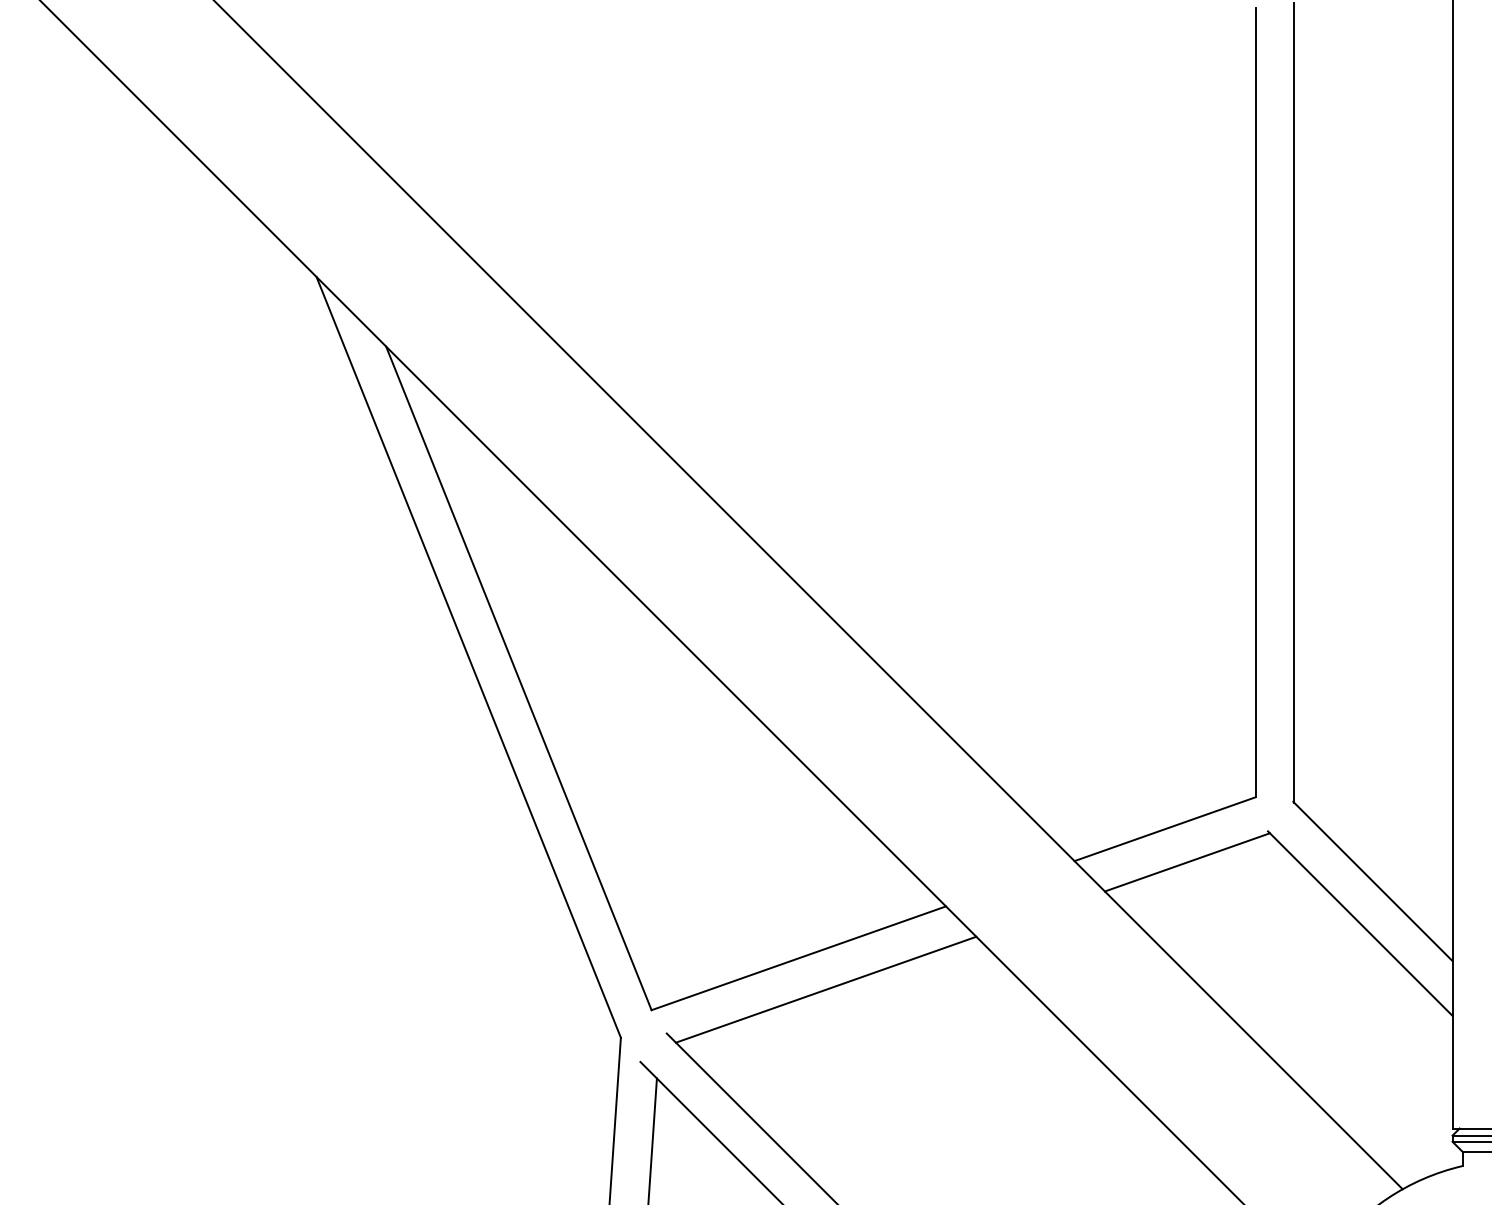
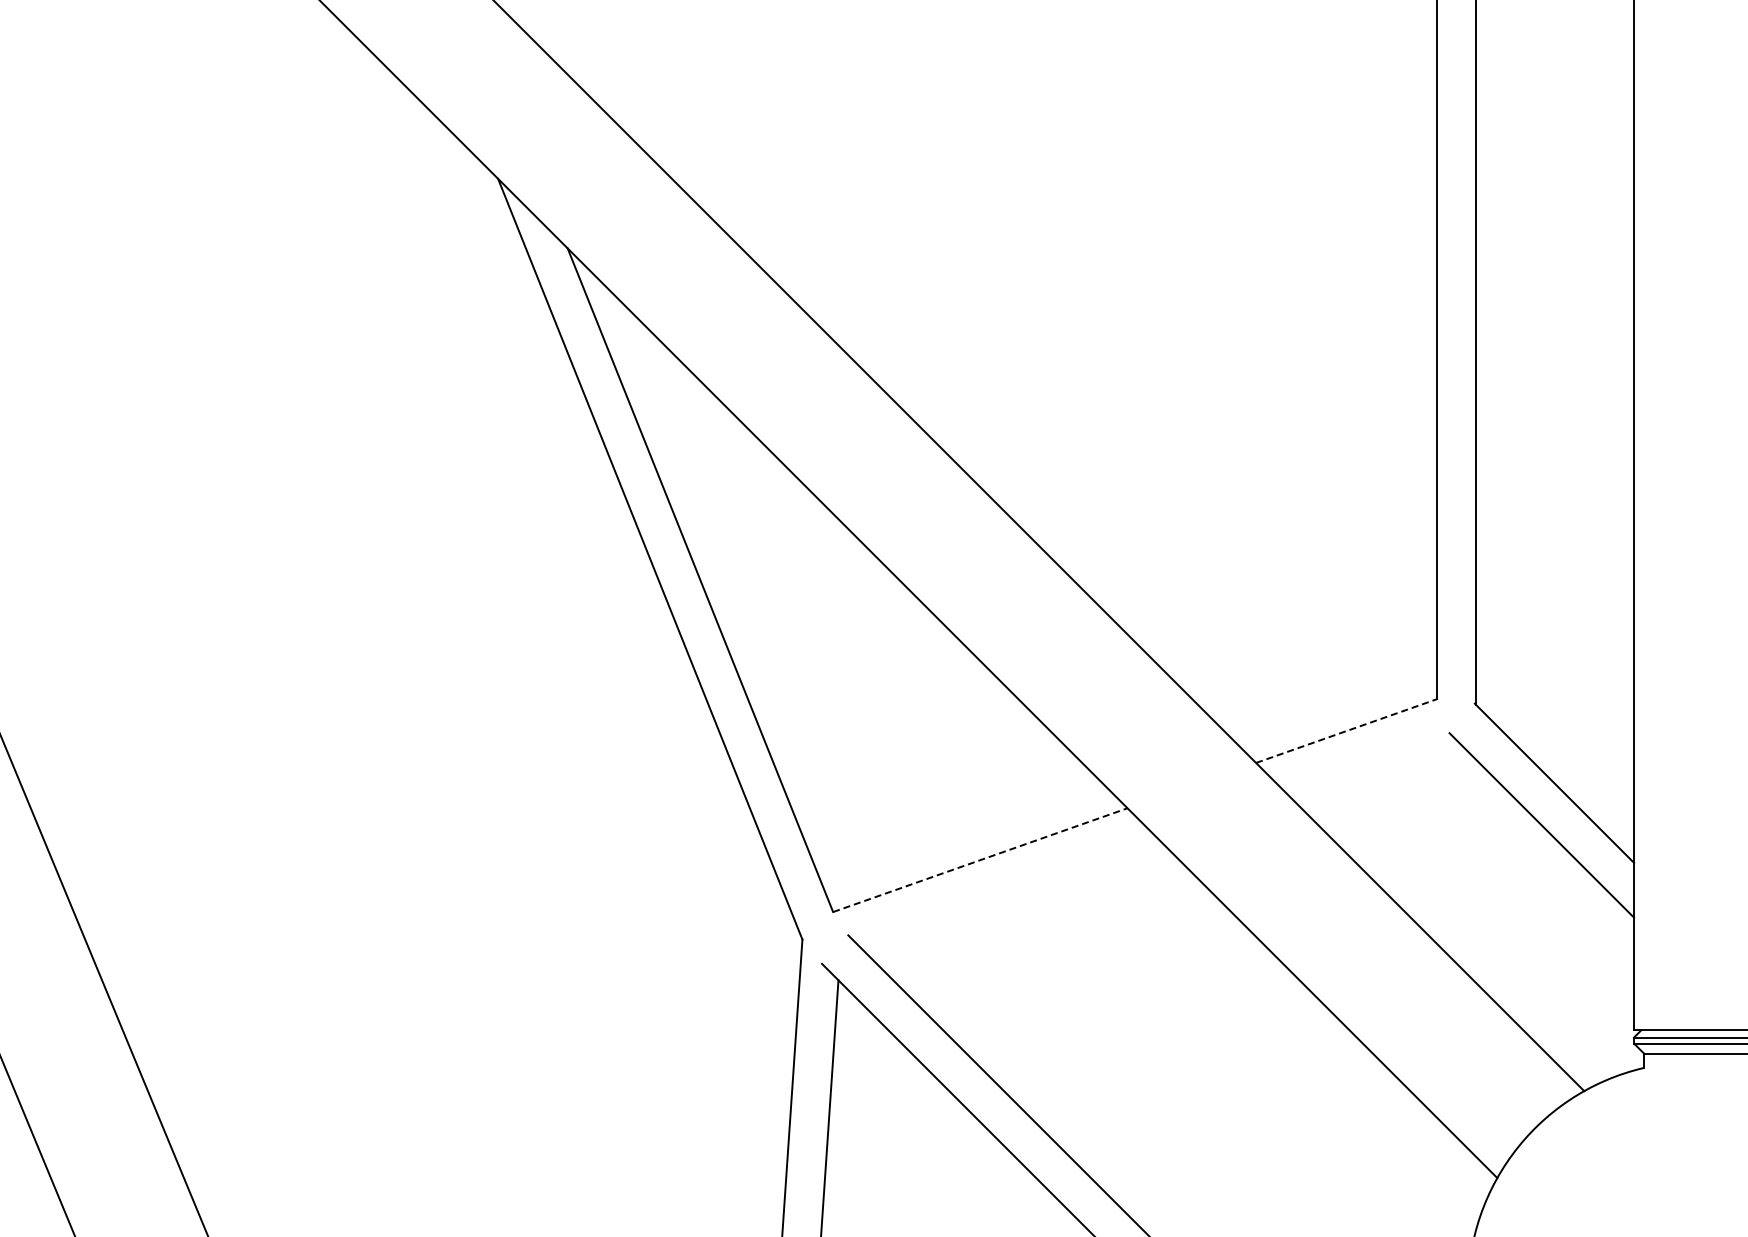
line: (1165, 828) -> (1347, 730), solid -> dashed
line: (1186, 862) -> (1368, 764), removed
line: (798, 958) -> (980, 860), solid -> dashed
line: (825, 989) -> (1007, 891), removed

